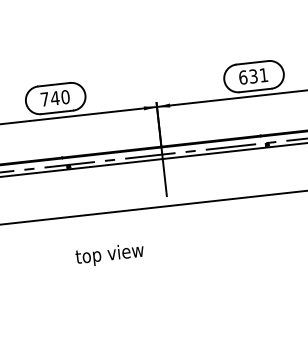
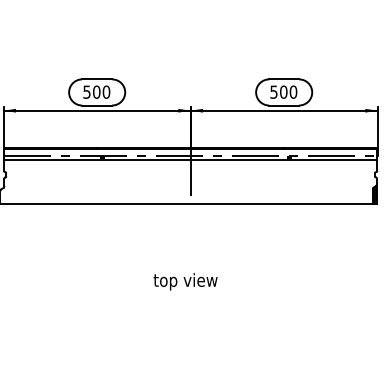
text: (253, 75) -> (283, 91), 631 -> 500
text: (49, 98) -> (91, 91), 740 -> 500
text: (109, 254) -> (185, 281), moved

